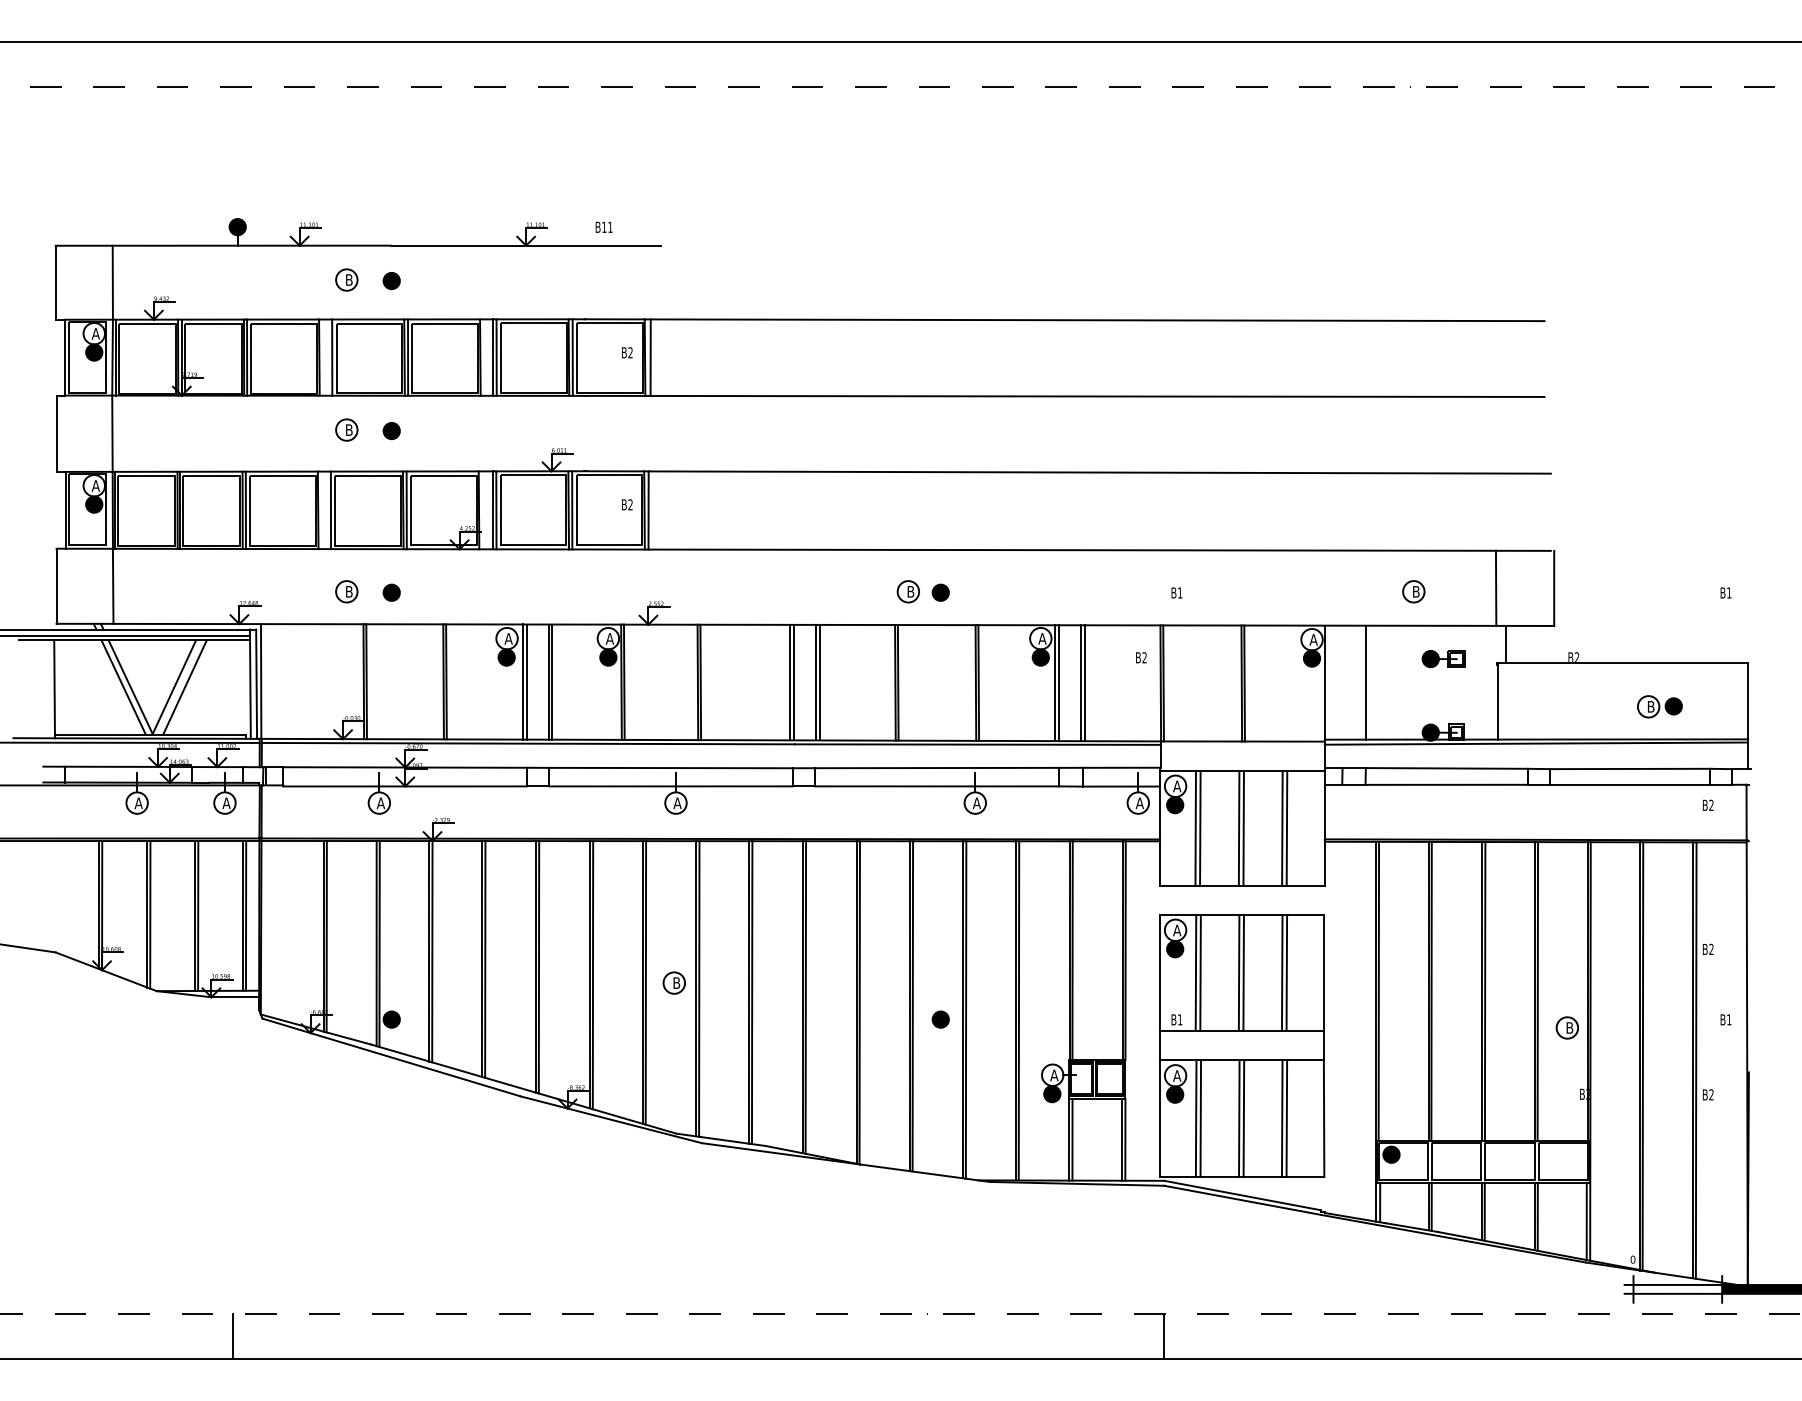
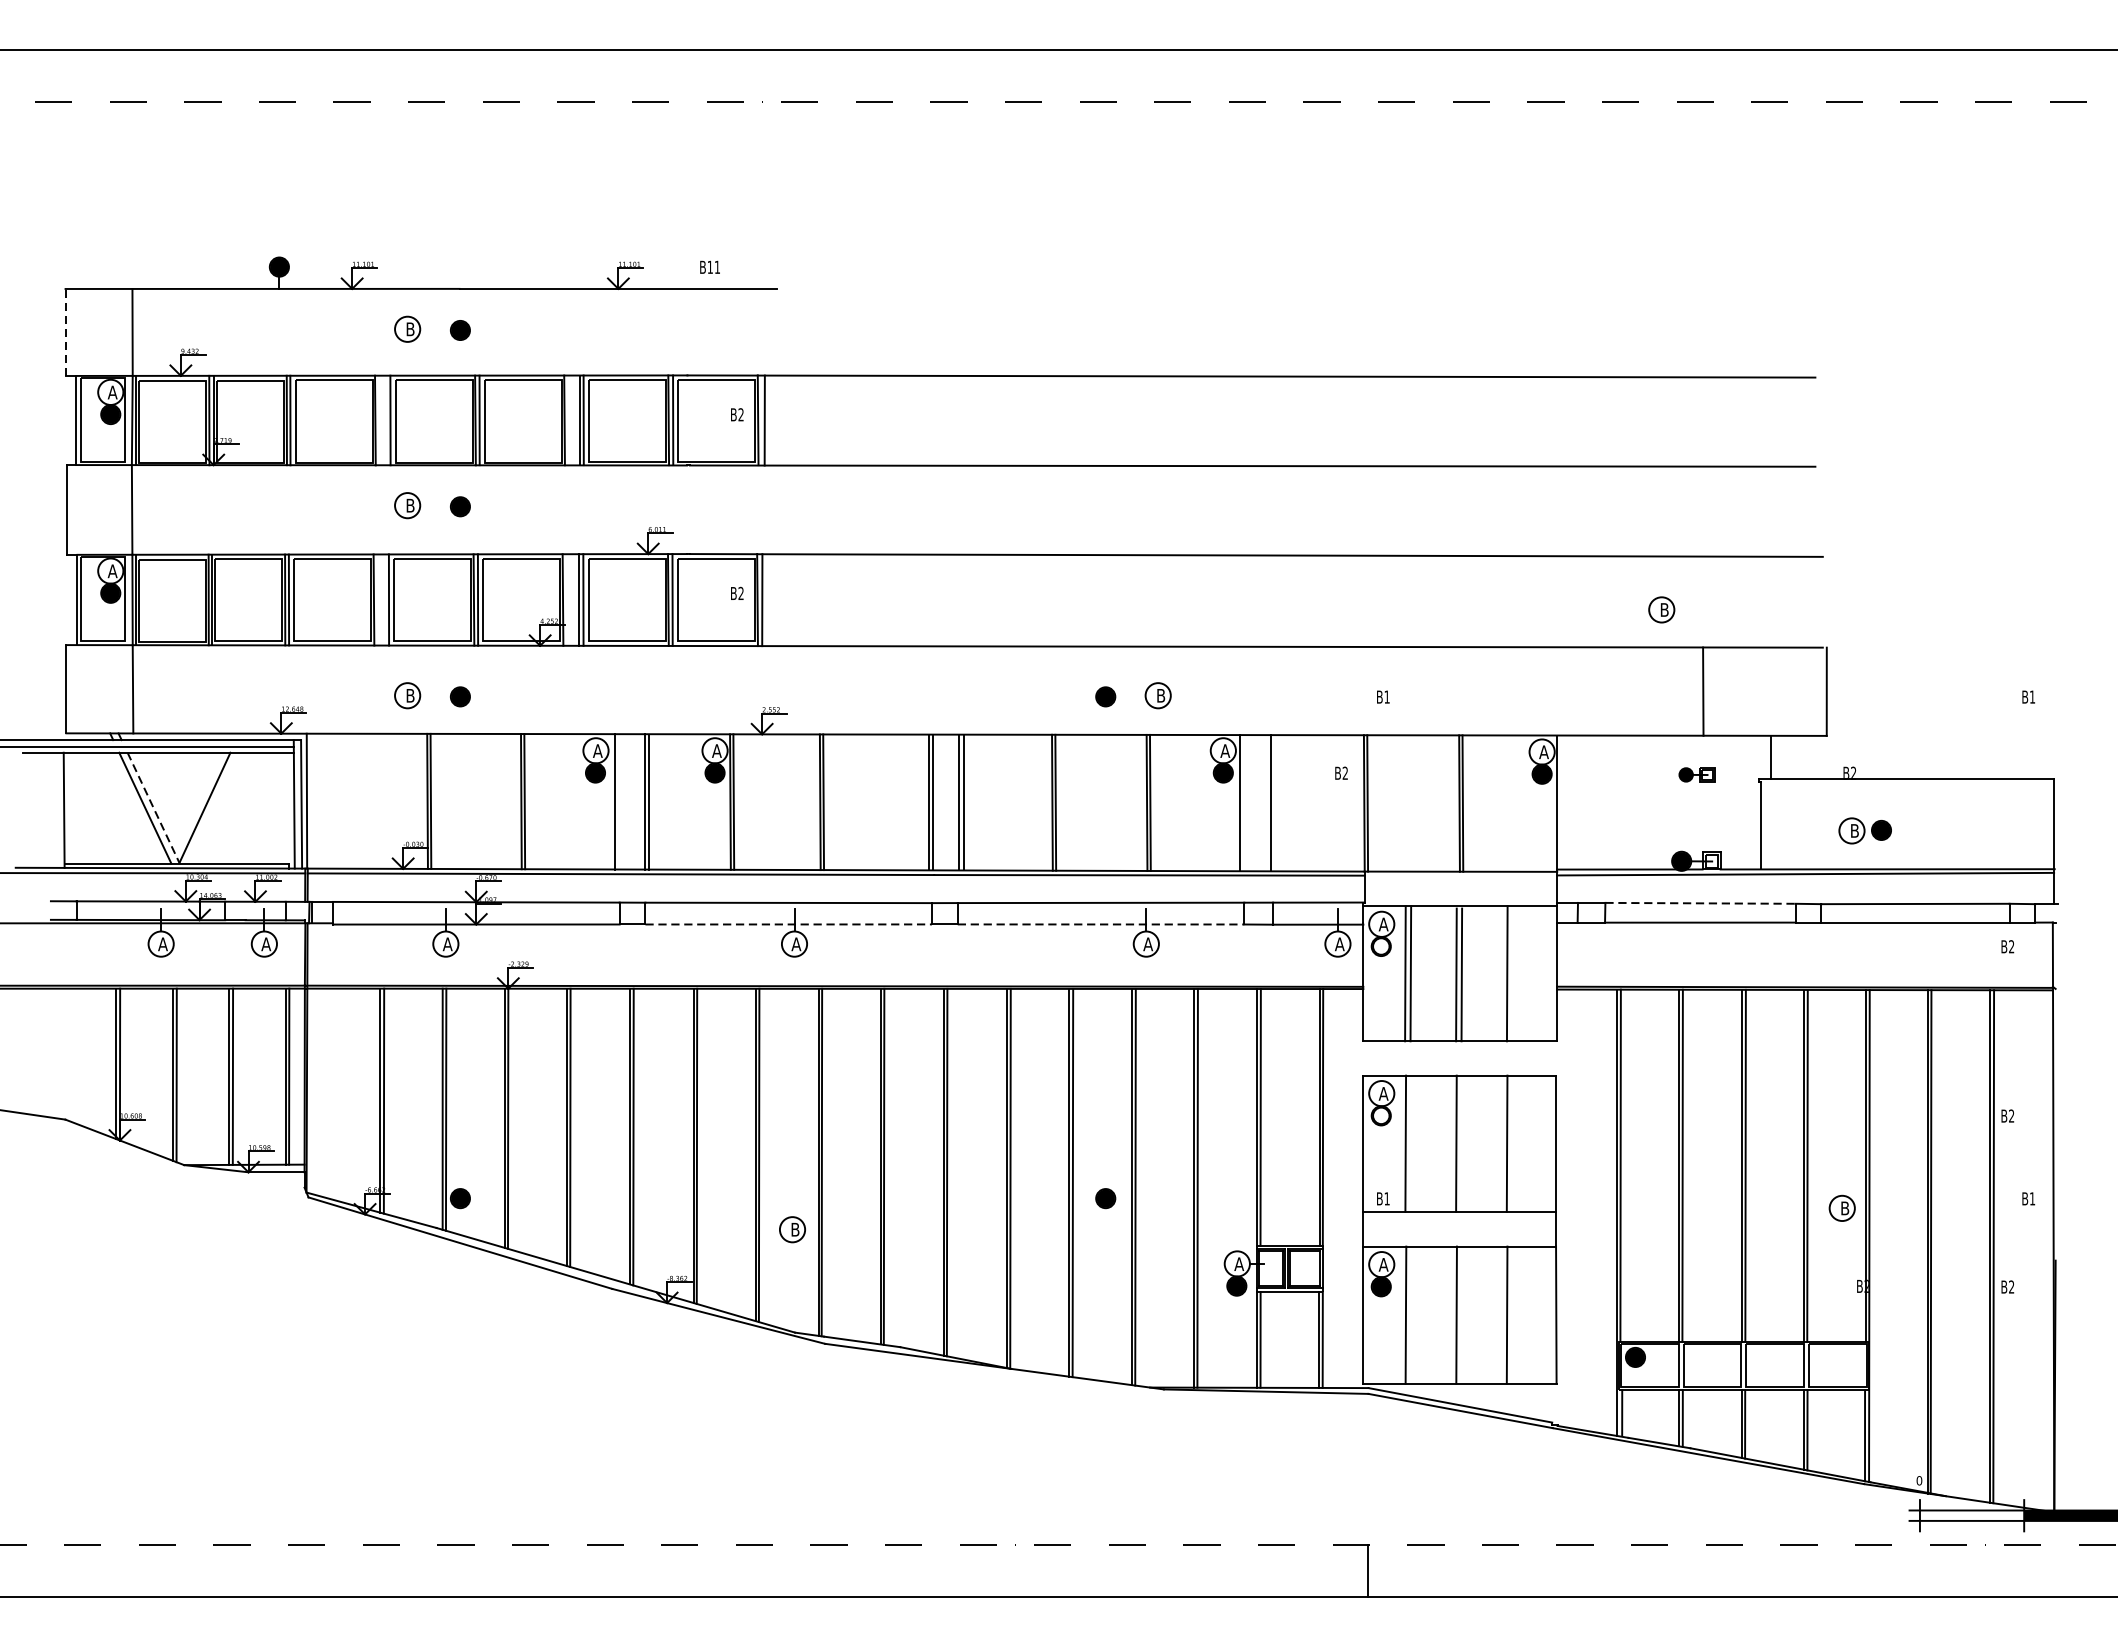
line: (55, 282) -> (65, 332), solid -> dashed
line: (1495, 587) -> (1702, 690), moved
part: (907, 591) -> (1157, 695), moved
part: (1413, 591) -> (1661, 609), moved
part: (1443, 659) -> (1696, 775), size x0.7
line: (526, 681) -> (618, 801), removed
line: (1365, 682) -> (1604, 802), removed
line: (1058, 683) -> (1244, 803), removed
line: (1085, 683) -> (1275, 803), removed
line: (131, 687) -> (154, 808), solid -> dashed
line: (184, 687) -> (216, 808), removed
part: (1659, 706) -> (1864, 830), moved
line: (1446, 768) -> (1700, 903), solid -> dashed
line: (671, 786) -> (789, 924), solid -> dashed
line: (936, 786) -> (1100, 924), solid -> dashed
fill: (1175, 805) -> (1381, 946), removed
line: (1286, 827) -> (1512, 972), removed
fill: (1175, 949) -> (1381, 1116), removed
line: (1200, 972) -> (1411, 1143), removed
line: (1243, 972) -> (1461, 1143), removed
line: (1286, 972) -> (1512, 1143), removed
part: (673, 982) -> (791, 1229), moved
line: (1200, 1118) -> (1411, 1314), removed
line: (1243, 1118) -> (1461, 1314), removed
line: (1286, 1118) -> (1512, 1314), removed
line: (233, 1336) -> (274, 1571), removed

